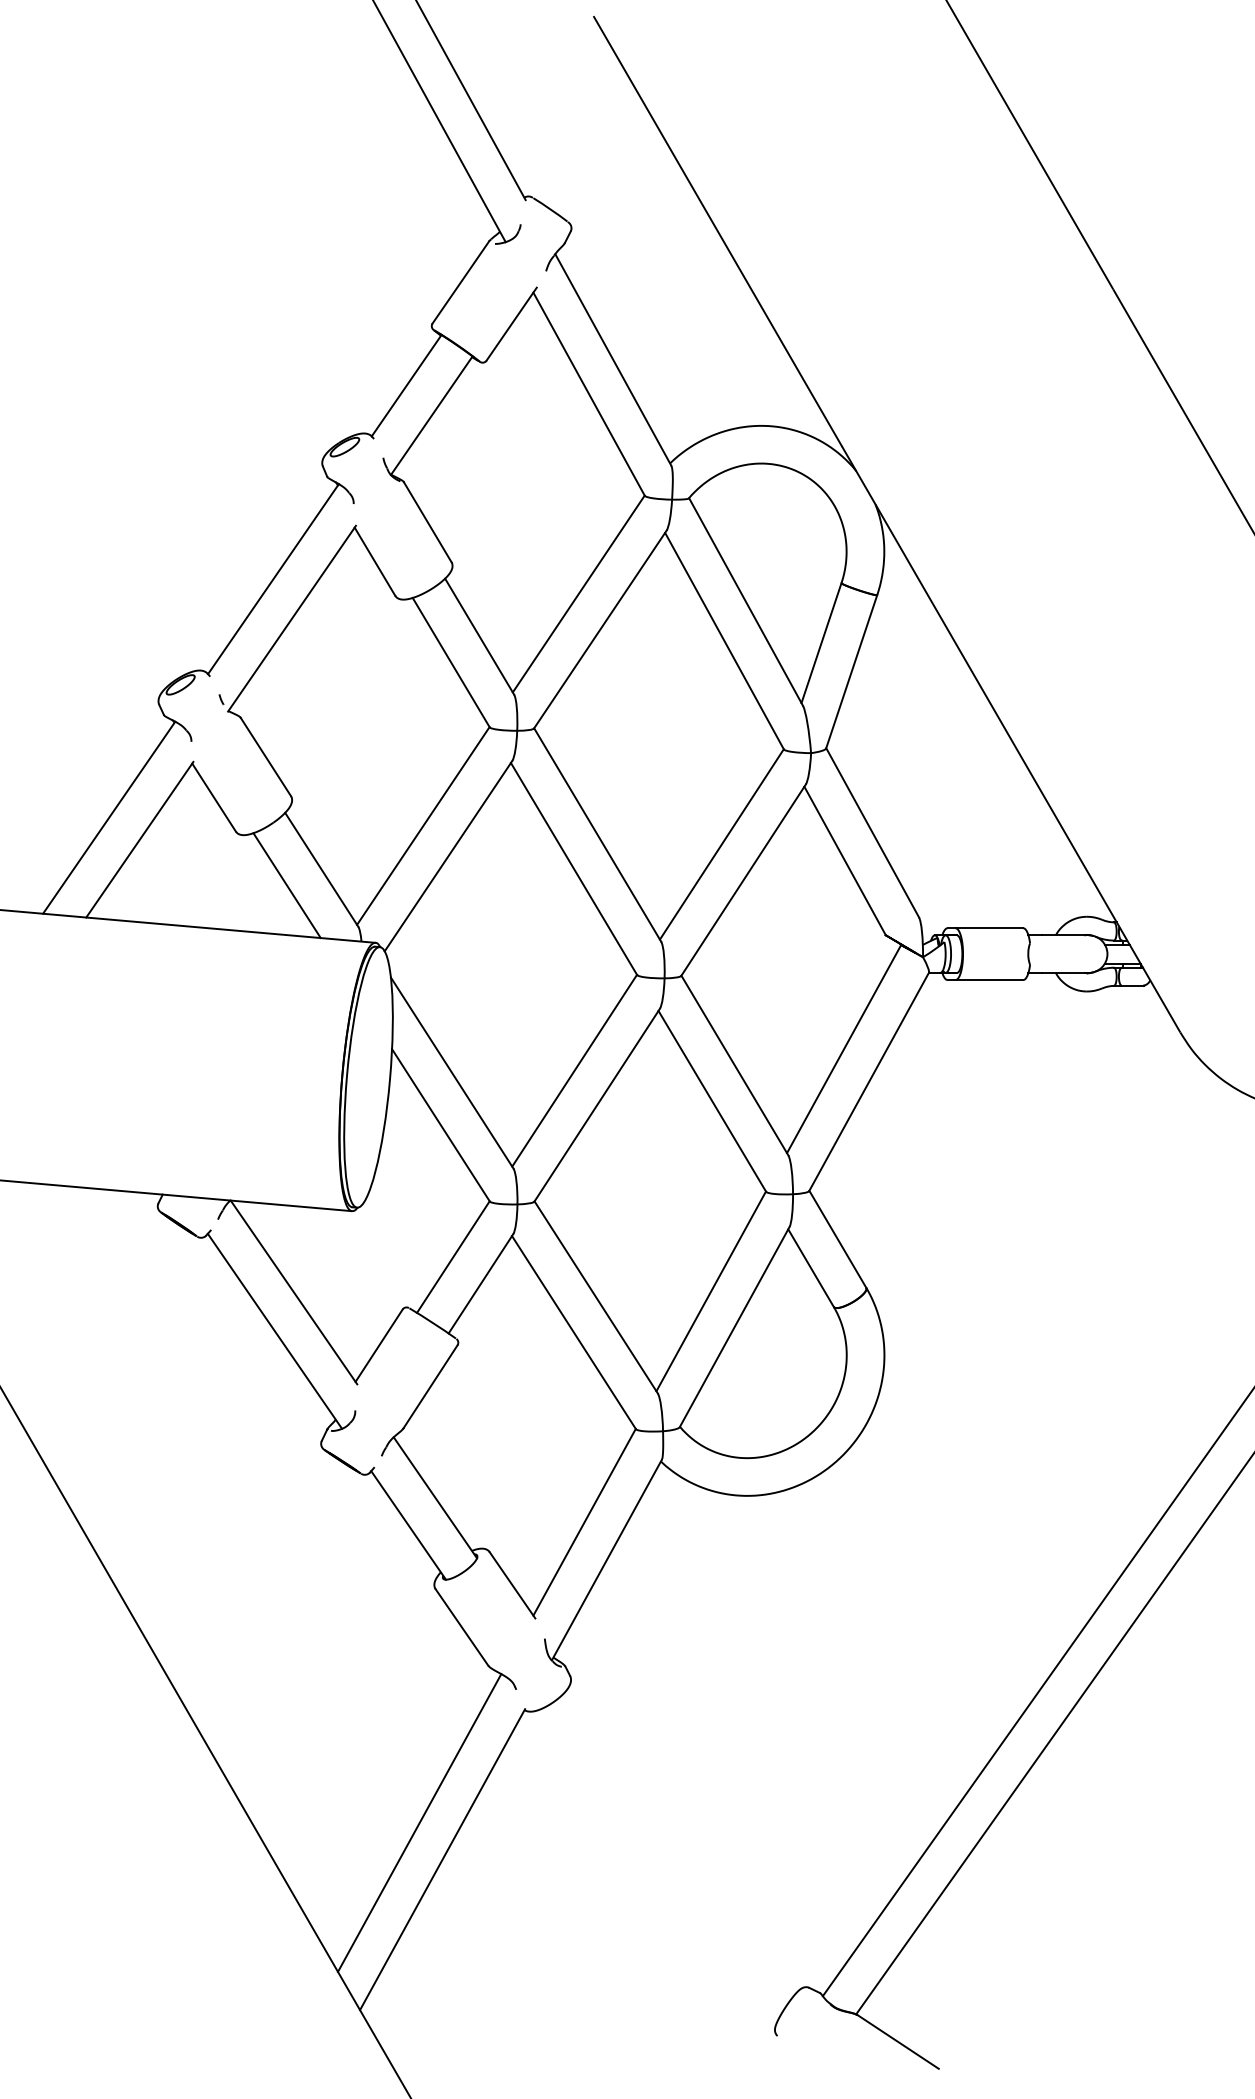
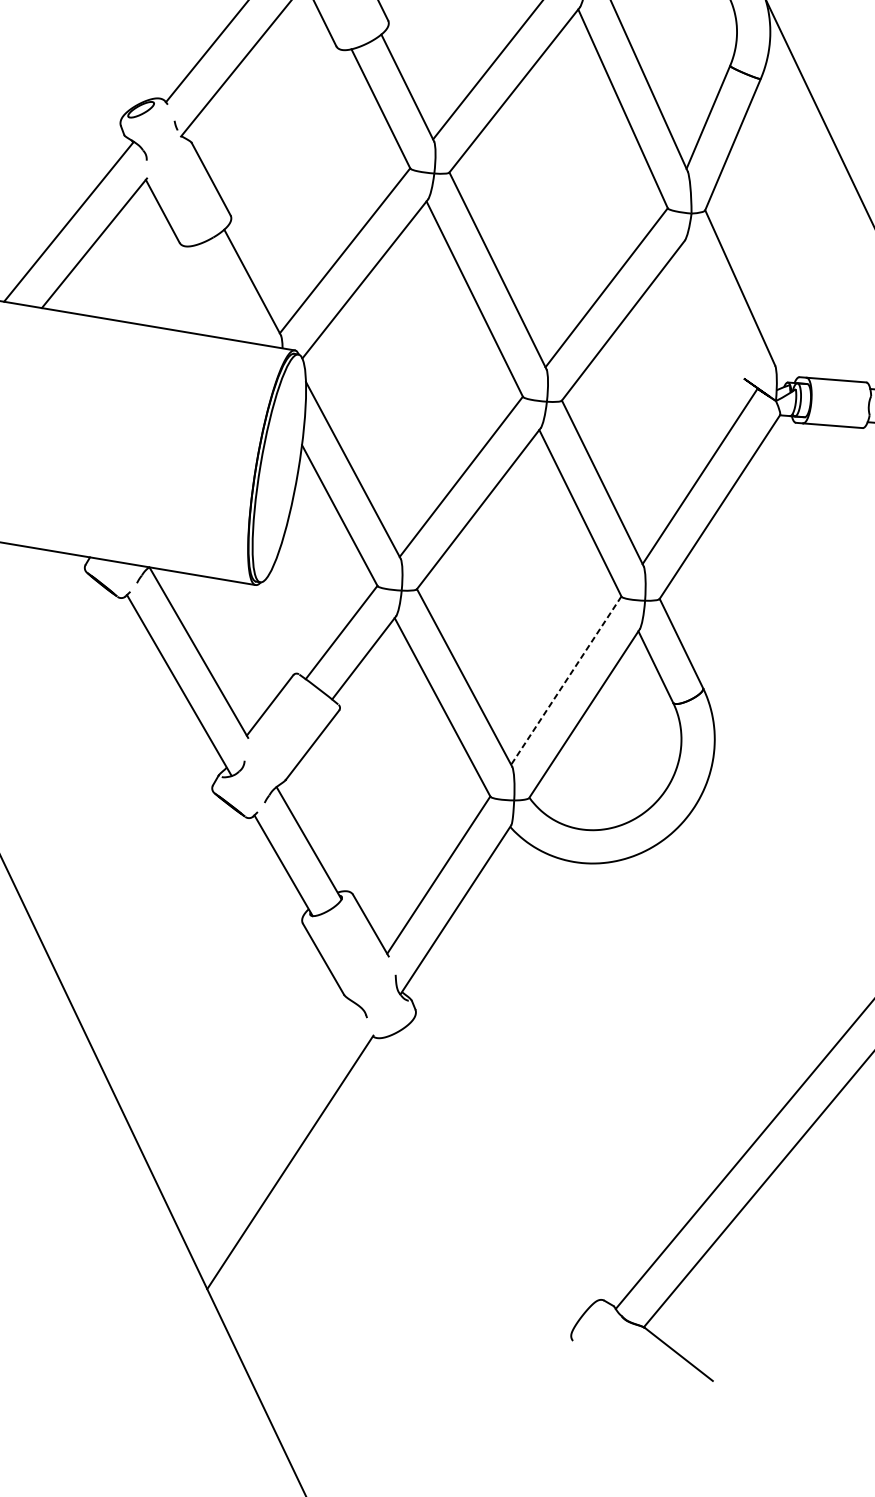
line: (844, 860) -> (713, 310), removed
line: (286, 885) -> (220, 293), removed
line: (711, 1291) -> (566, 680), solid -> dashed
line: (419, 1822) -> (272, 1128), removed

